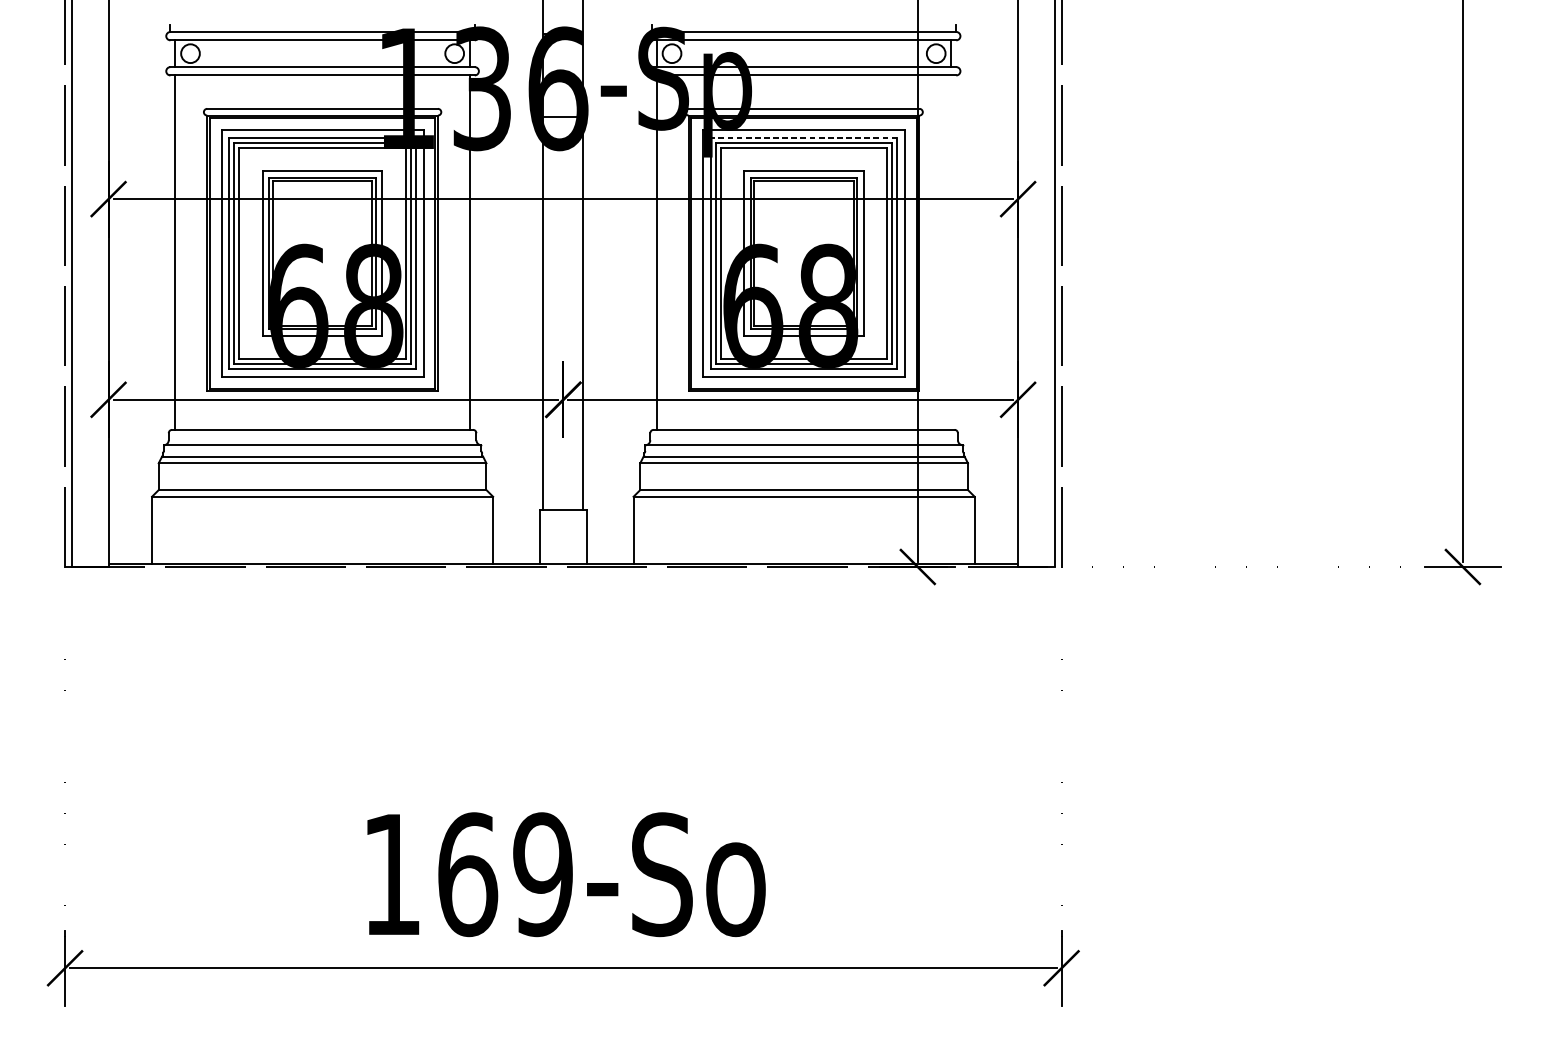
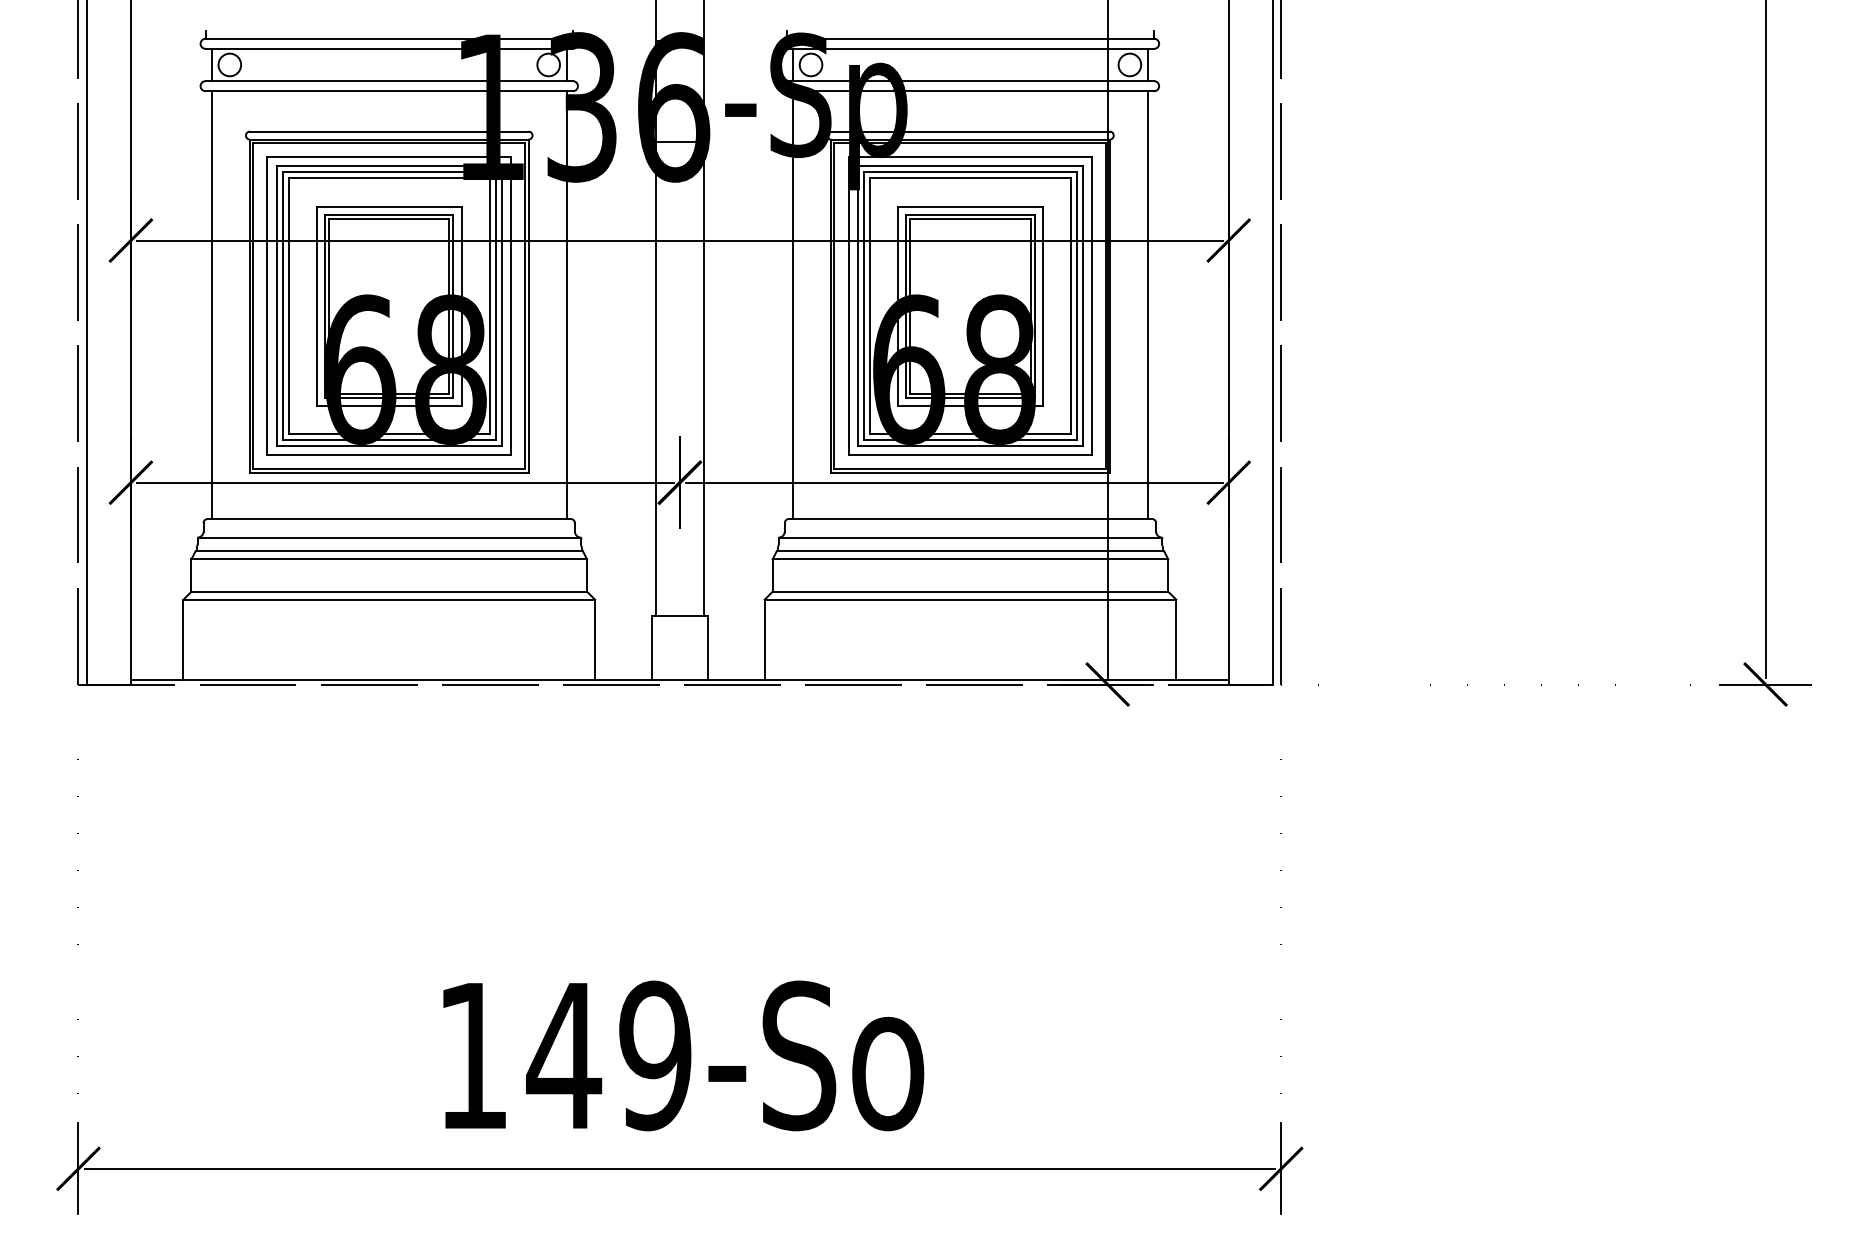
line: (804, 137) -> (970, 166), dashed -> solid
line: (951, 252) -> (1148, 305), added
text: (467, 874) -> (564, 1055), 169-So -> 149-So

